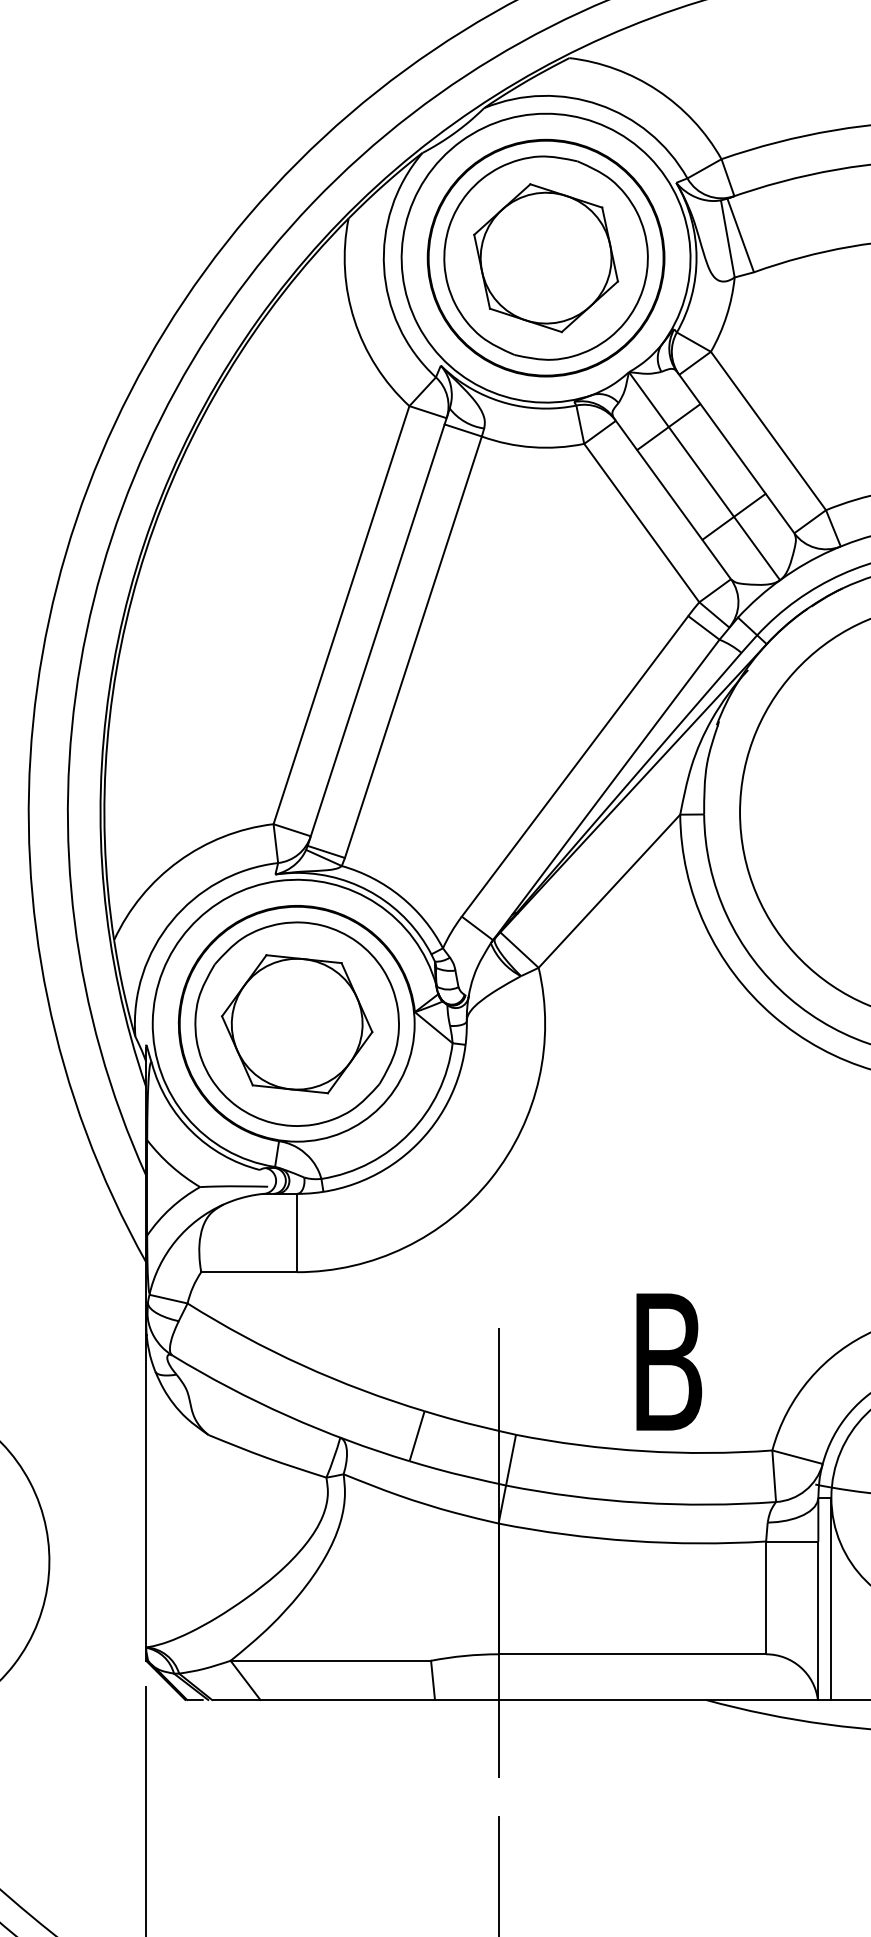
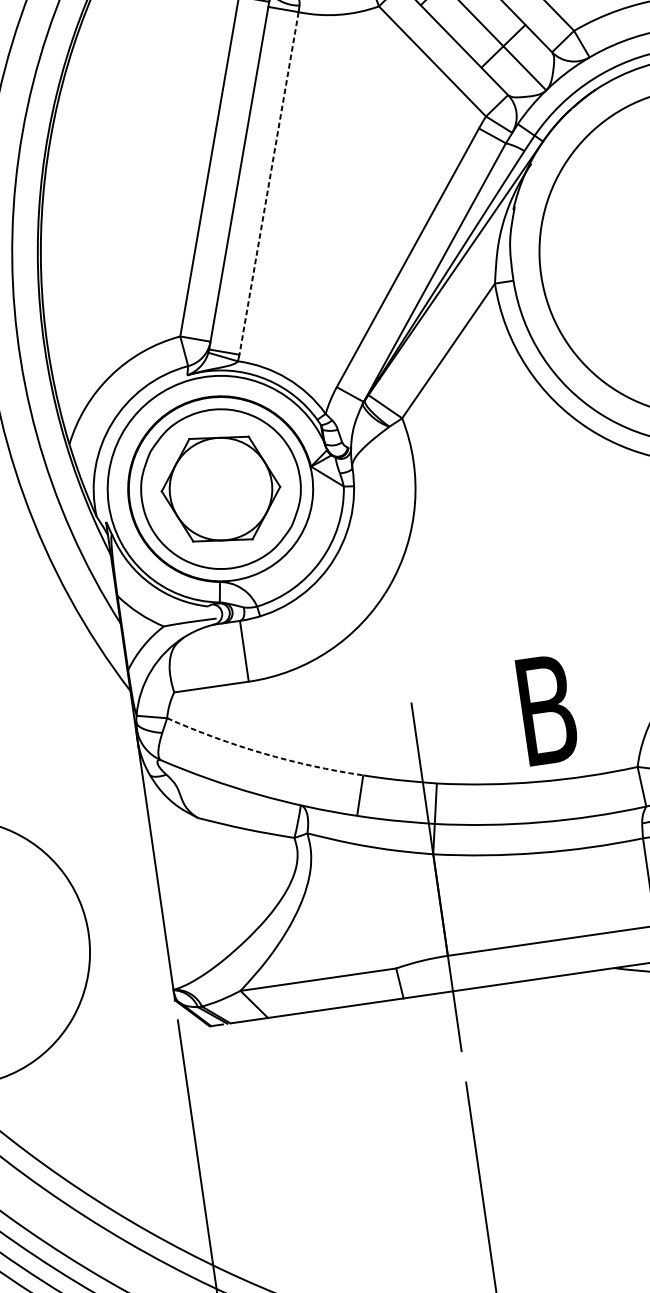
line: (413, 647) -> (269, 183), solid -> dashed
arc: (302, 1365) -> (263, 753), solid -> dashed

